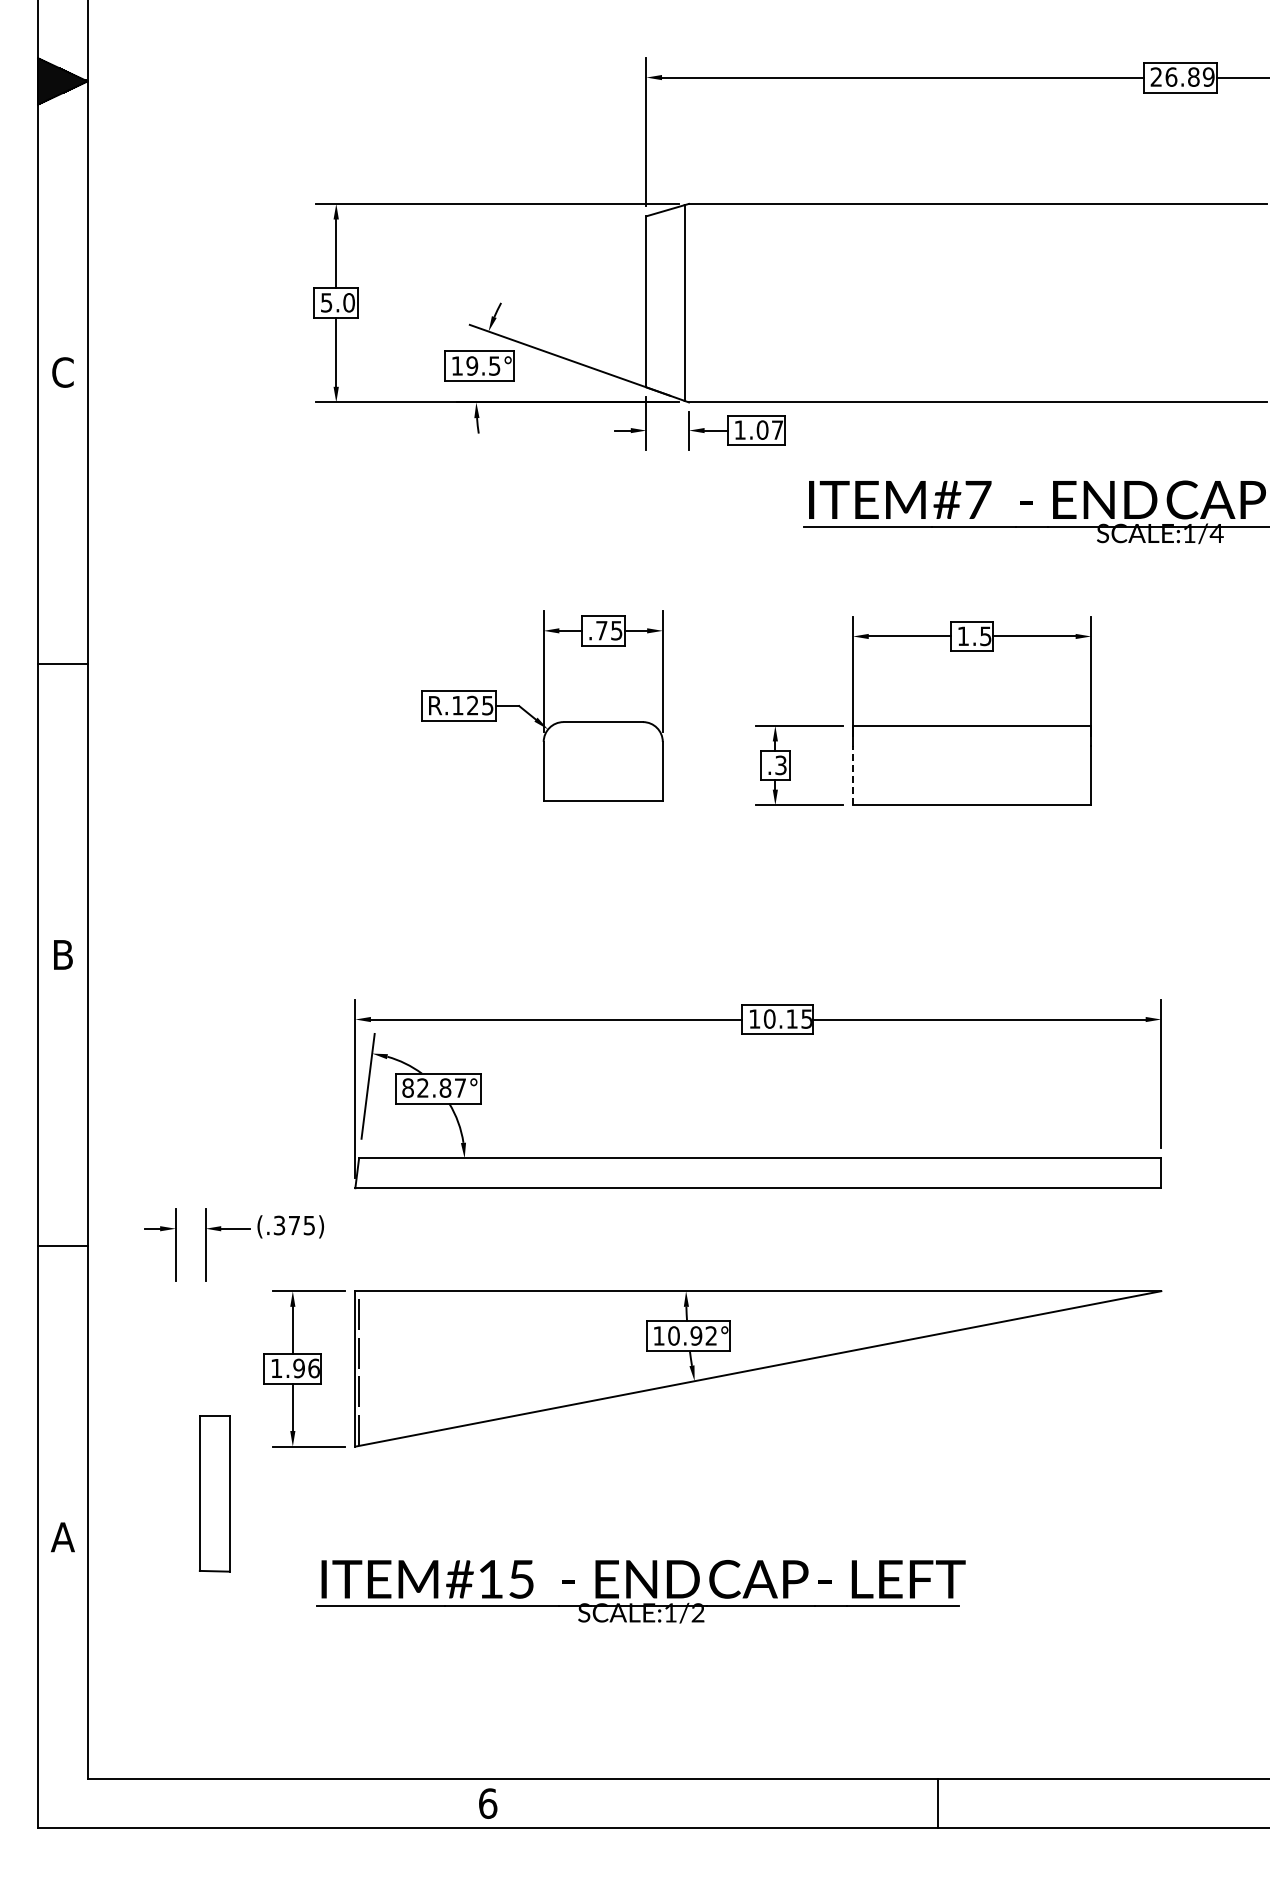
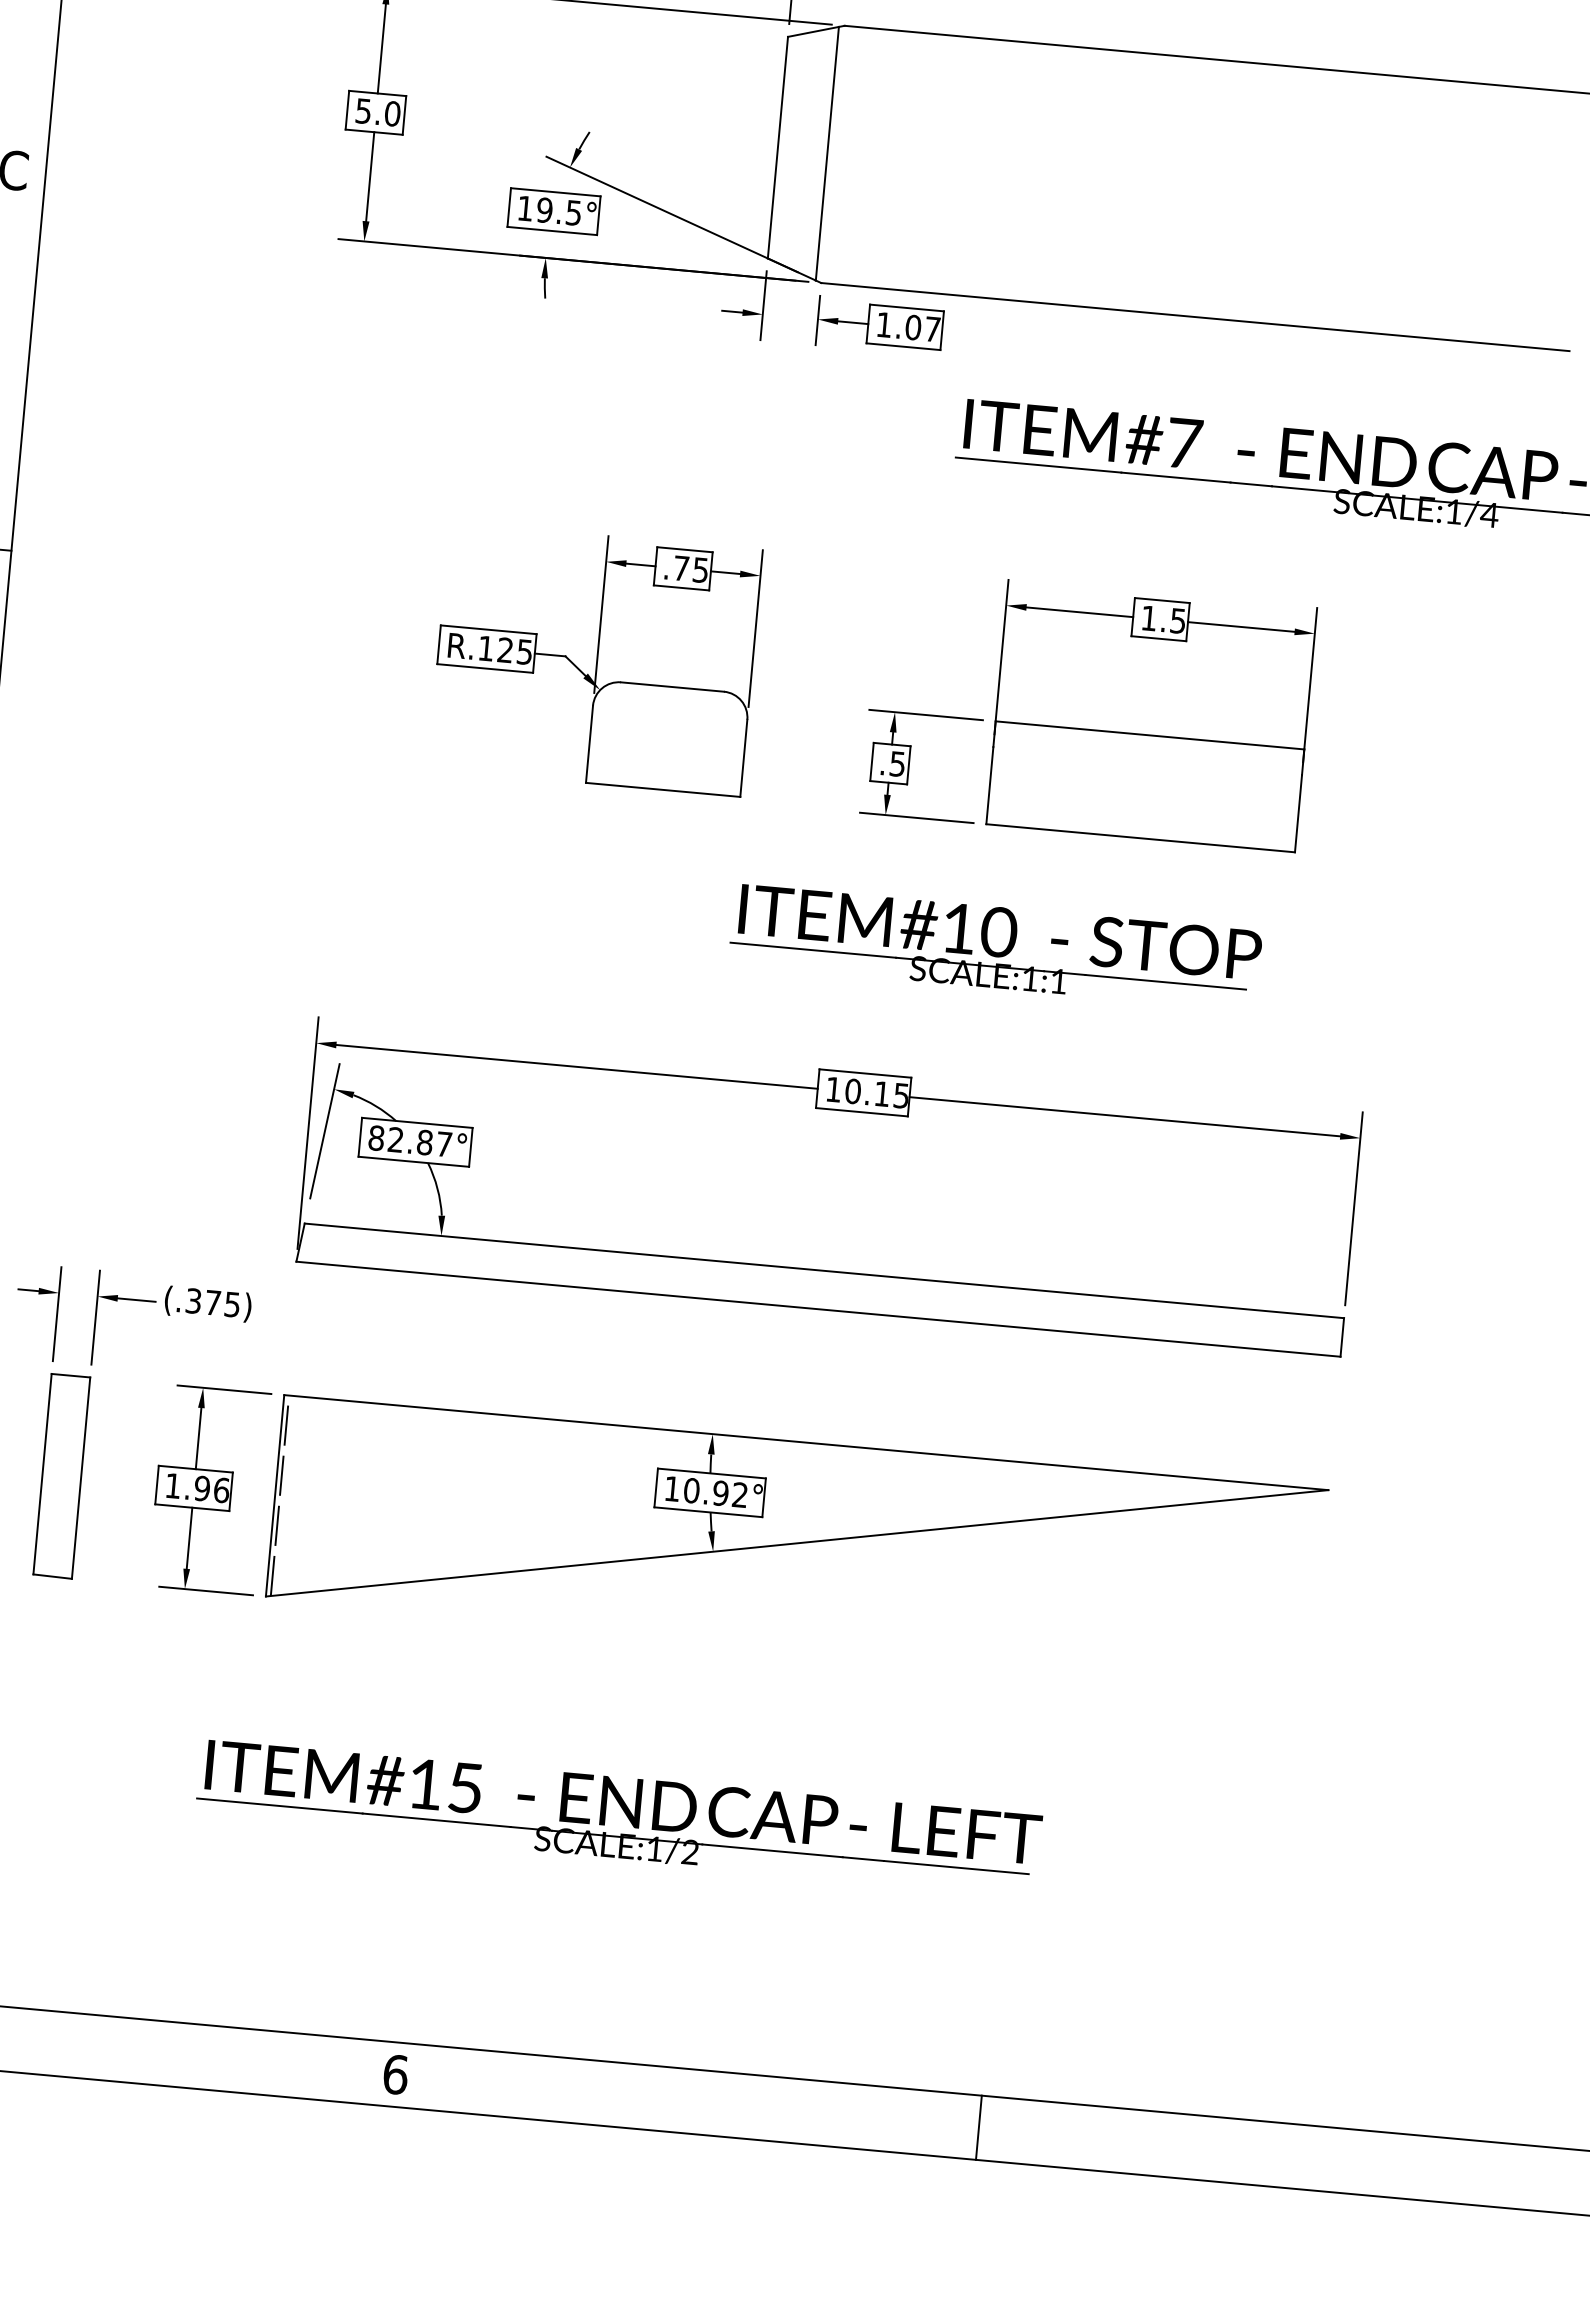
text: (780, 764) -> (897, 762), .3 -> .5
line: (853, 775) -> (990, 785), dashed -> solid
part: (868, 898) -> (995, 946), added
part: (214, 1493) -> (61, 1475), moved

